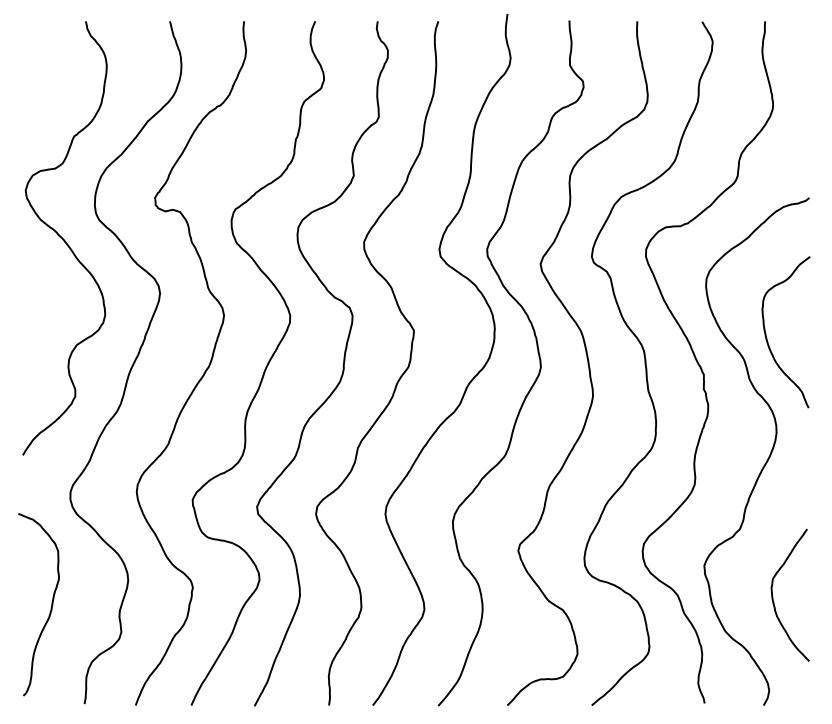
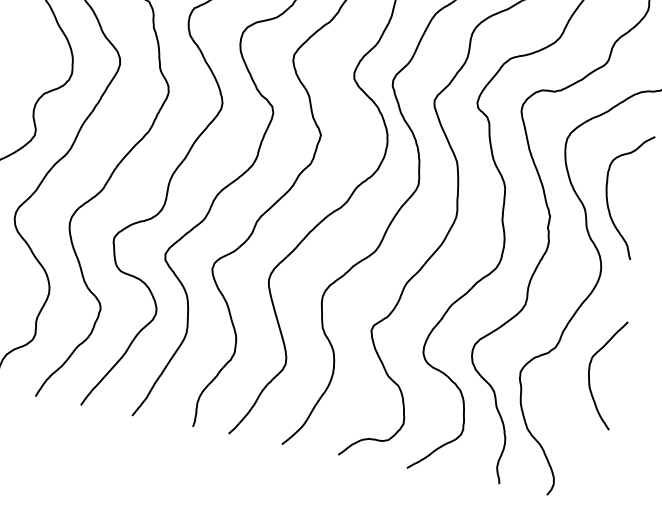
curve: (773, 596) -> (590, 371), moved

